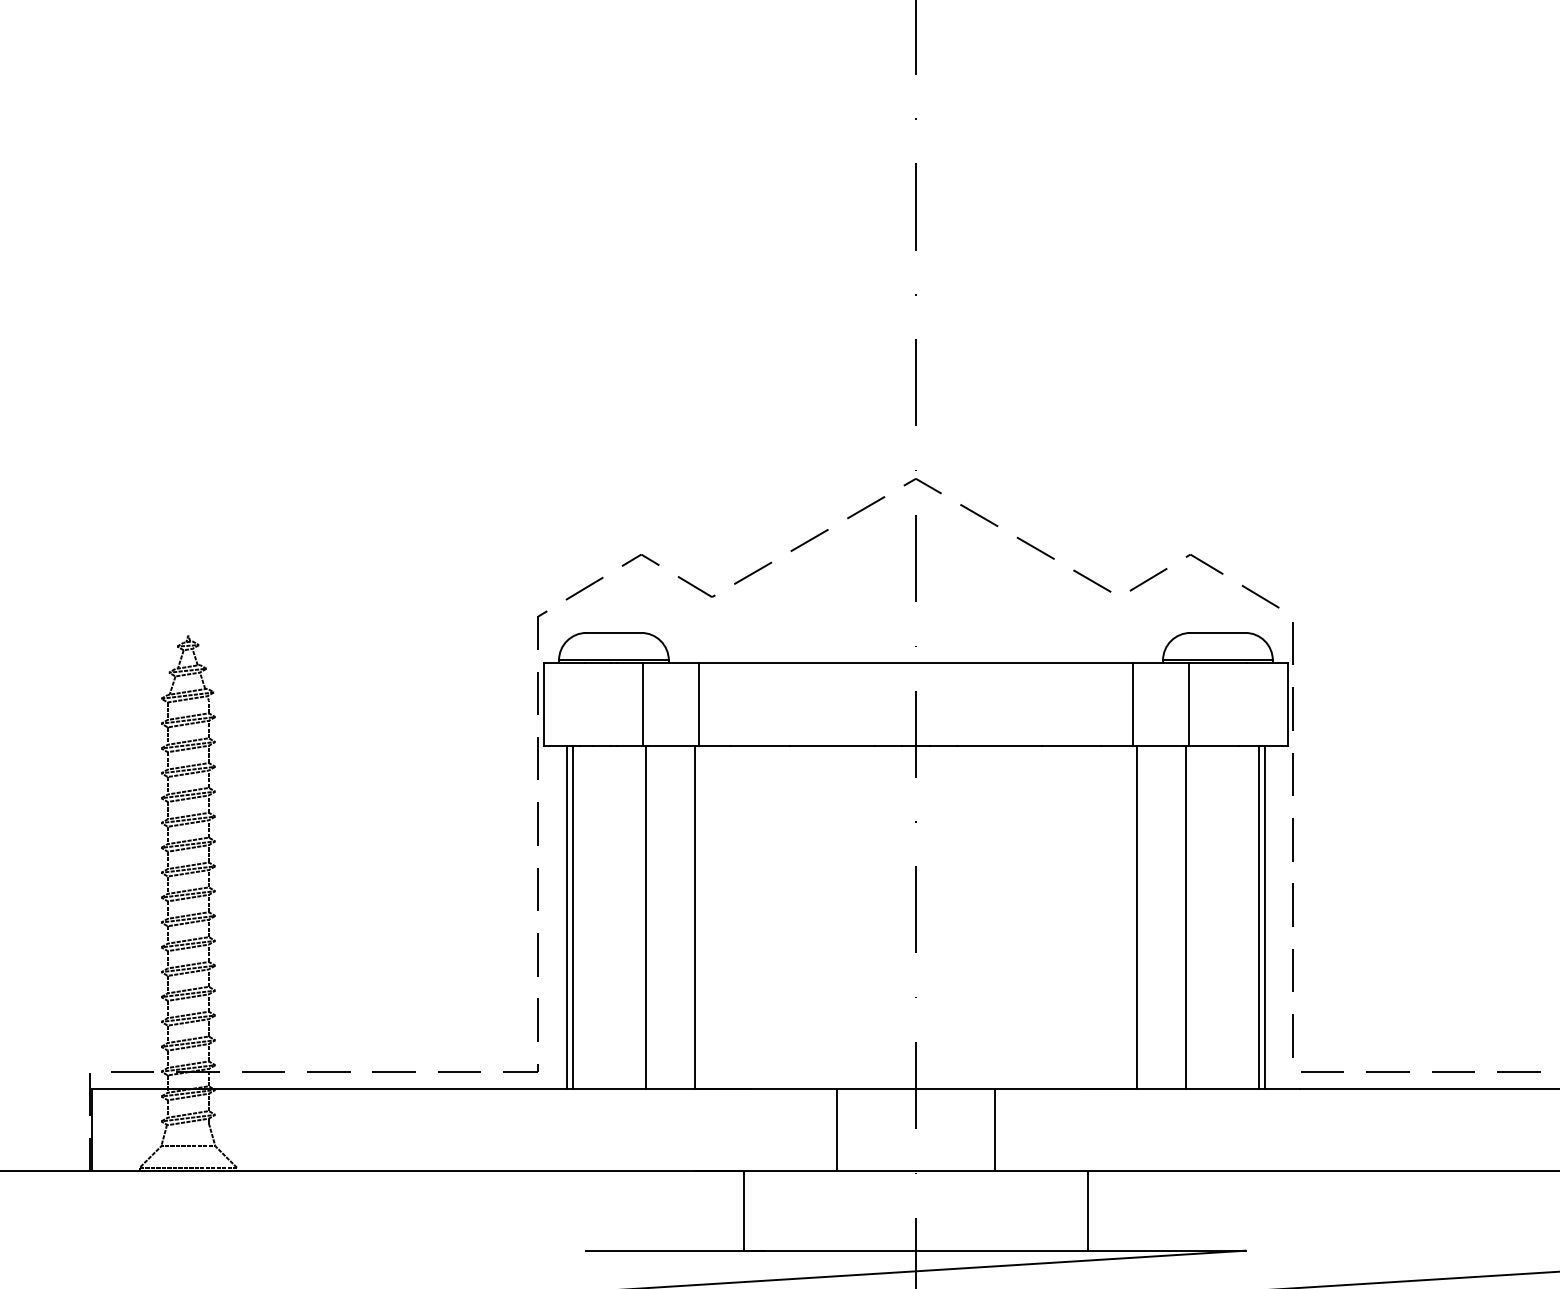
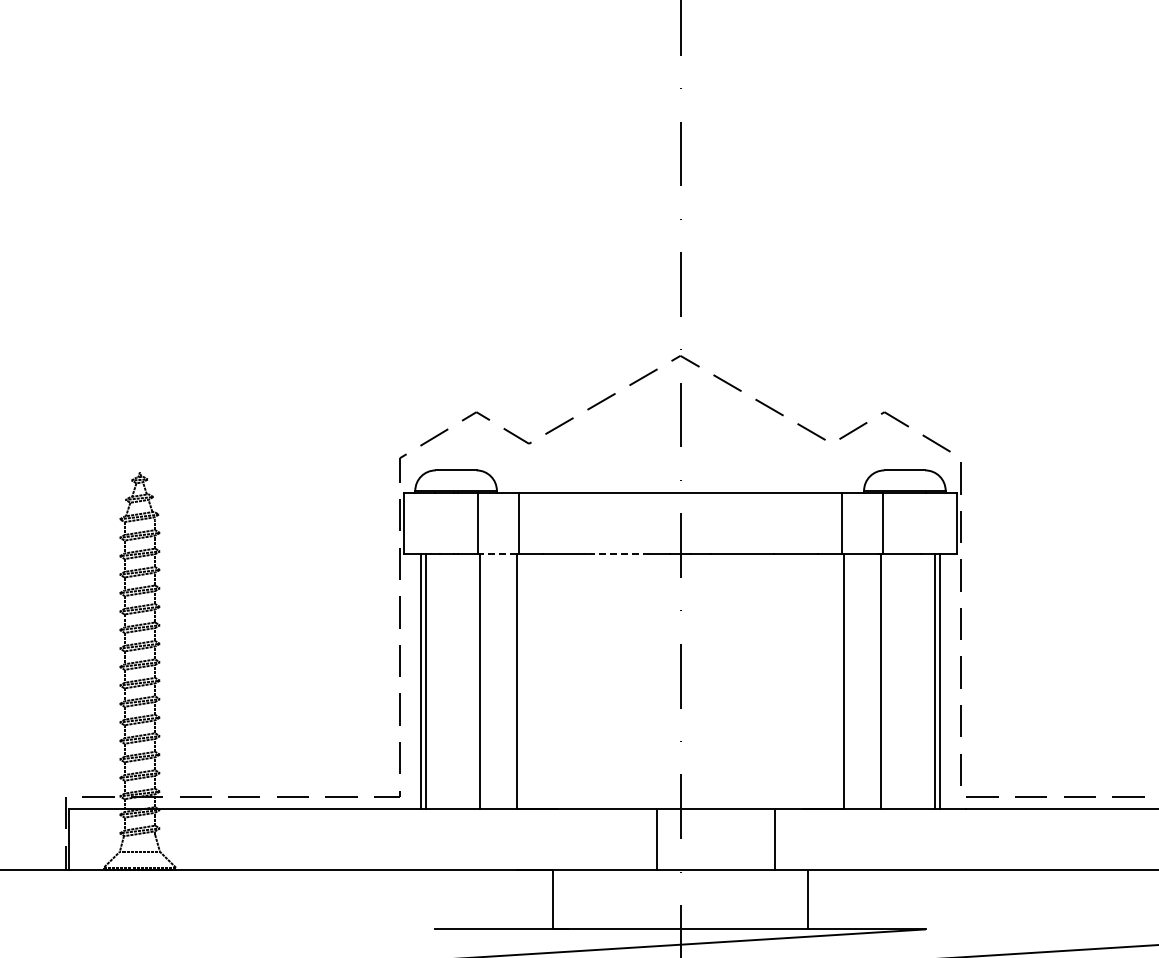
line: (670, 746) -> (498, 554), solid -> dashed
line: (832, 746) -> (618, 554), solid -> dashed
line: (836, 1129) -> (656, 839), moved
line: (995, 1129) -> (775, 839), moved

